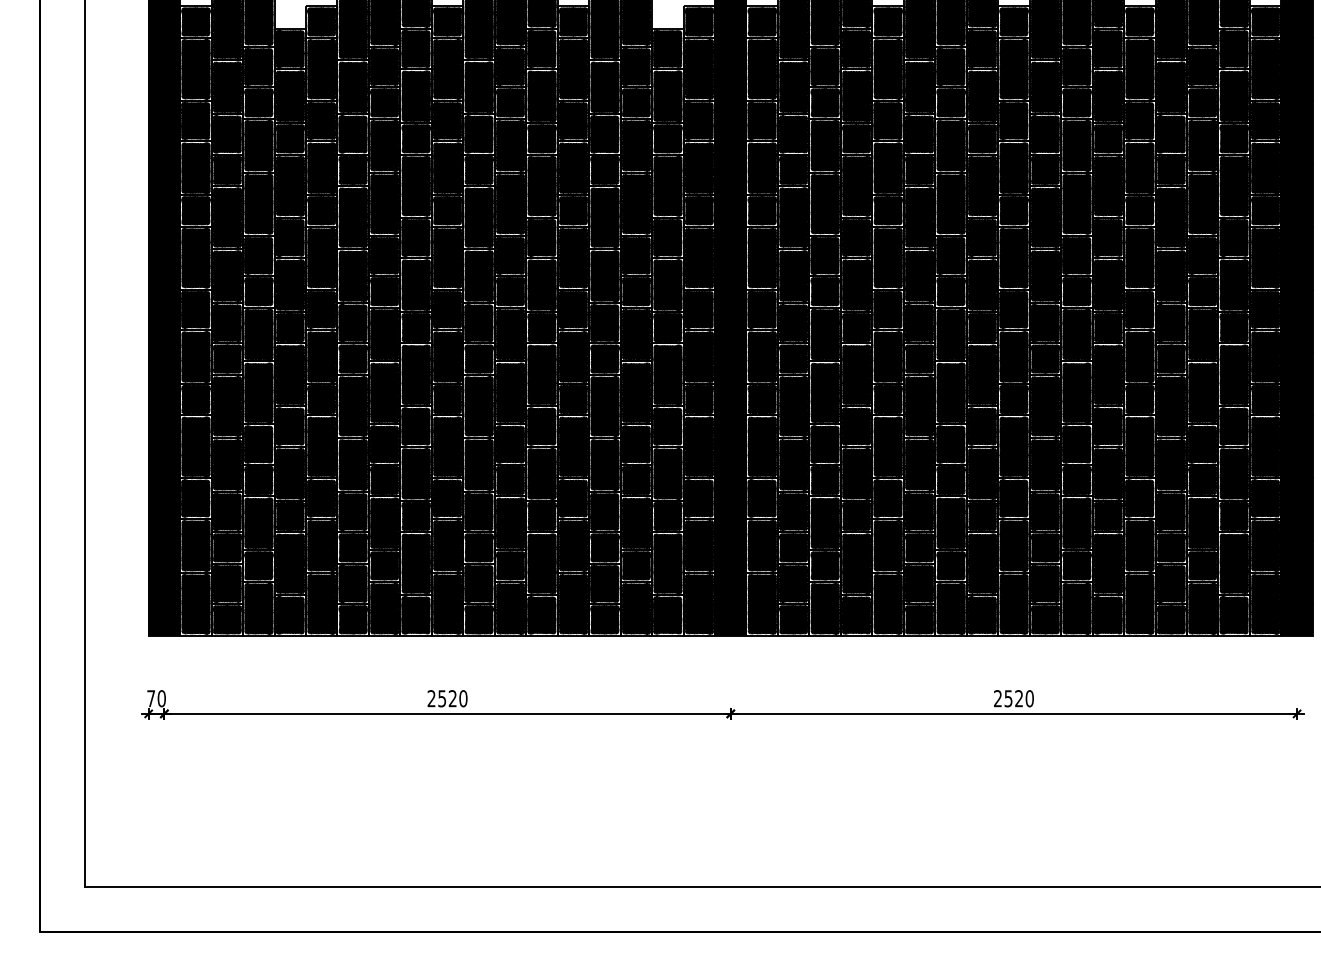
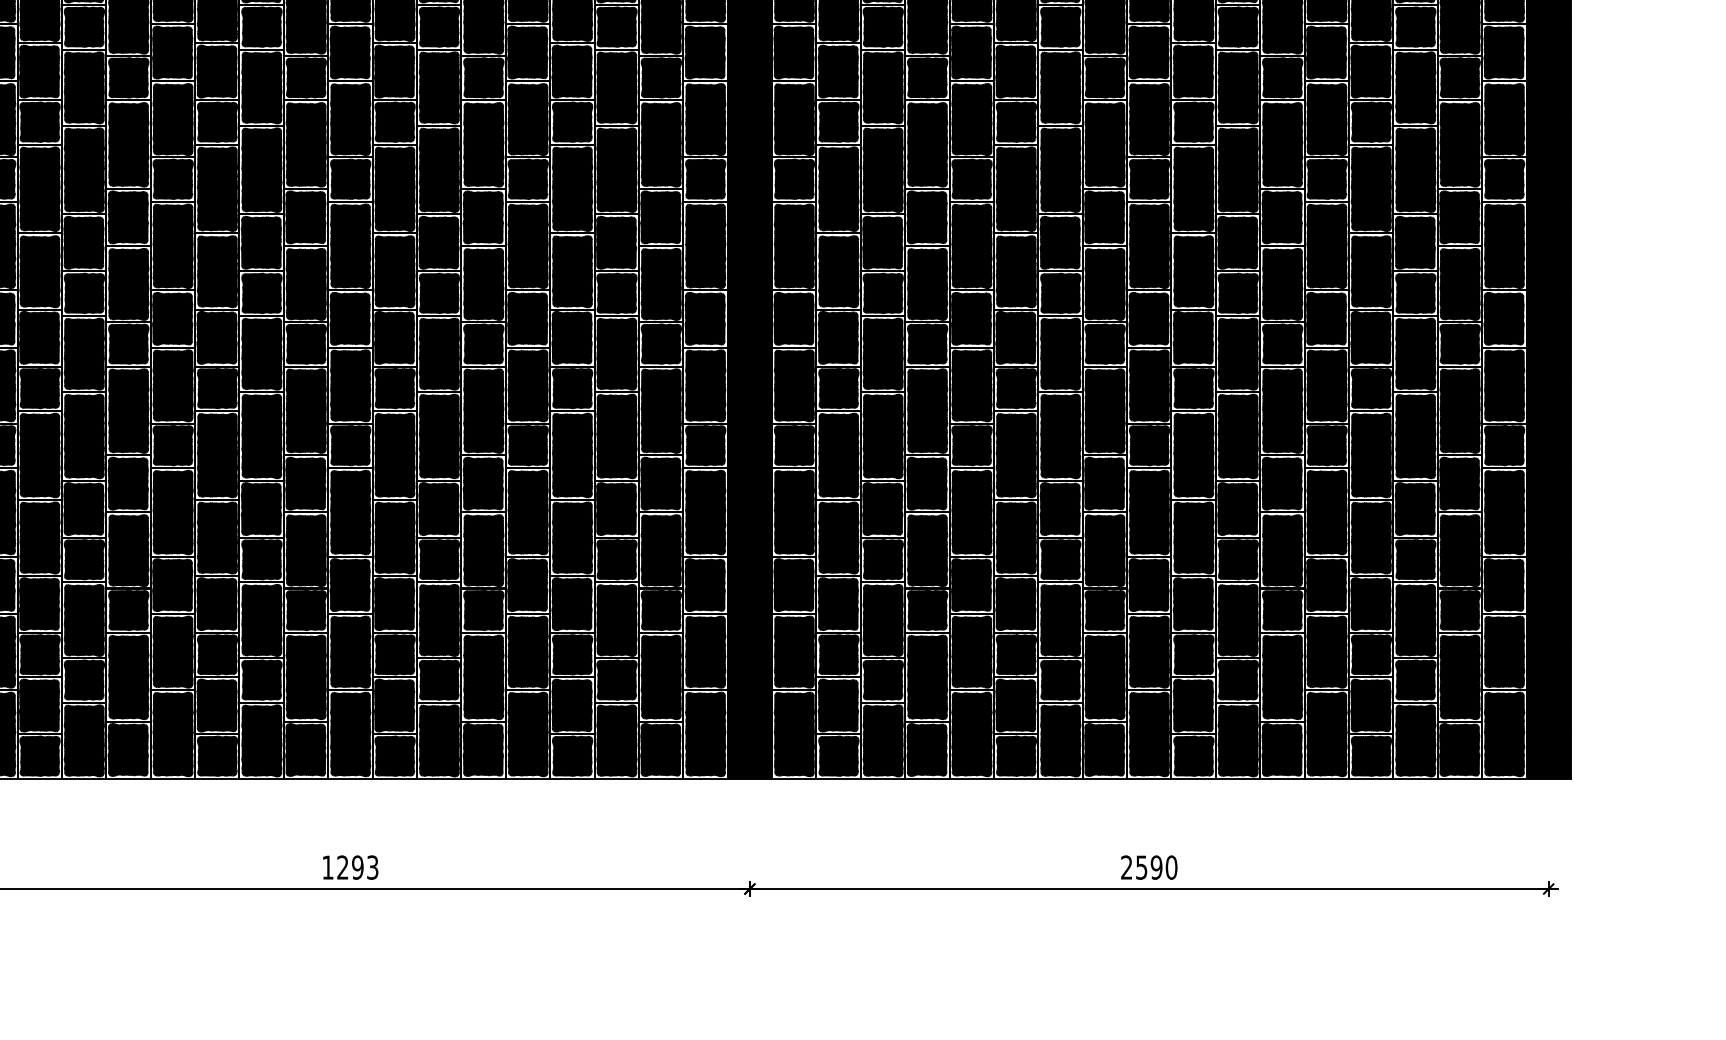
text: (447, 698) -> (350, 867), 2520 -> 1293
text: (1019, 698) -> (1157, 867), 2520 -> 2590

